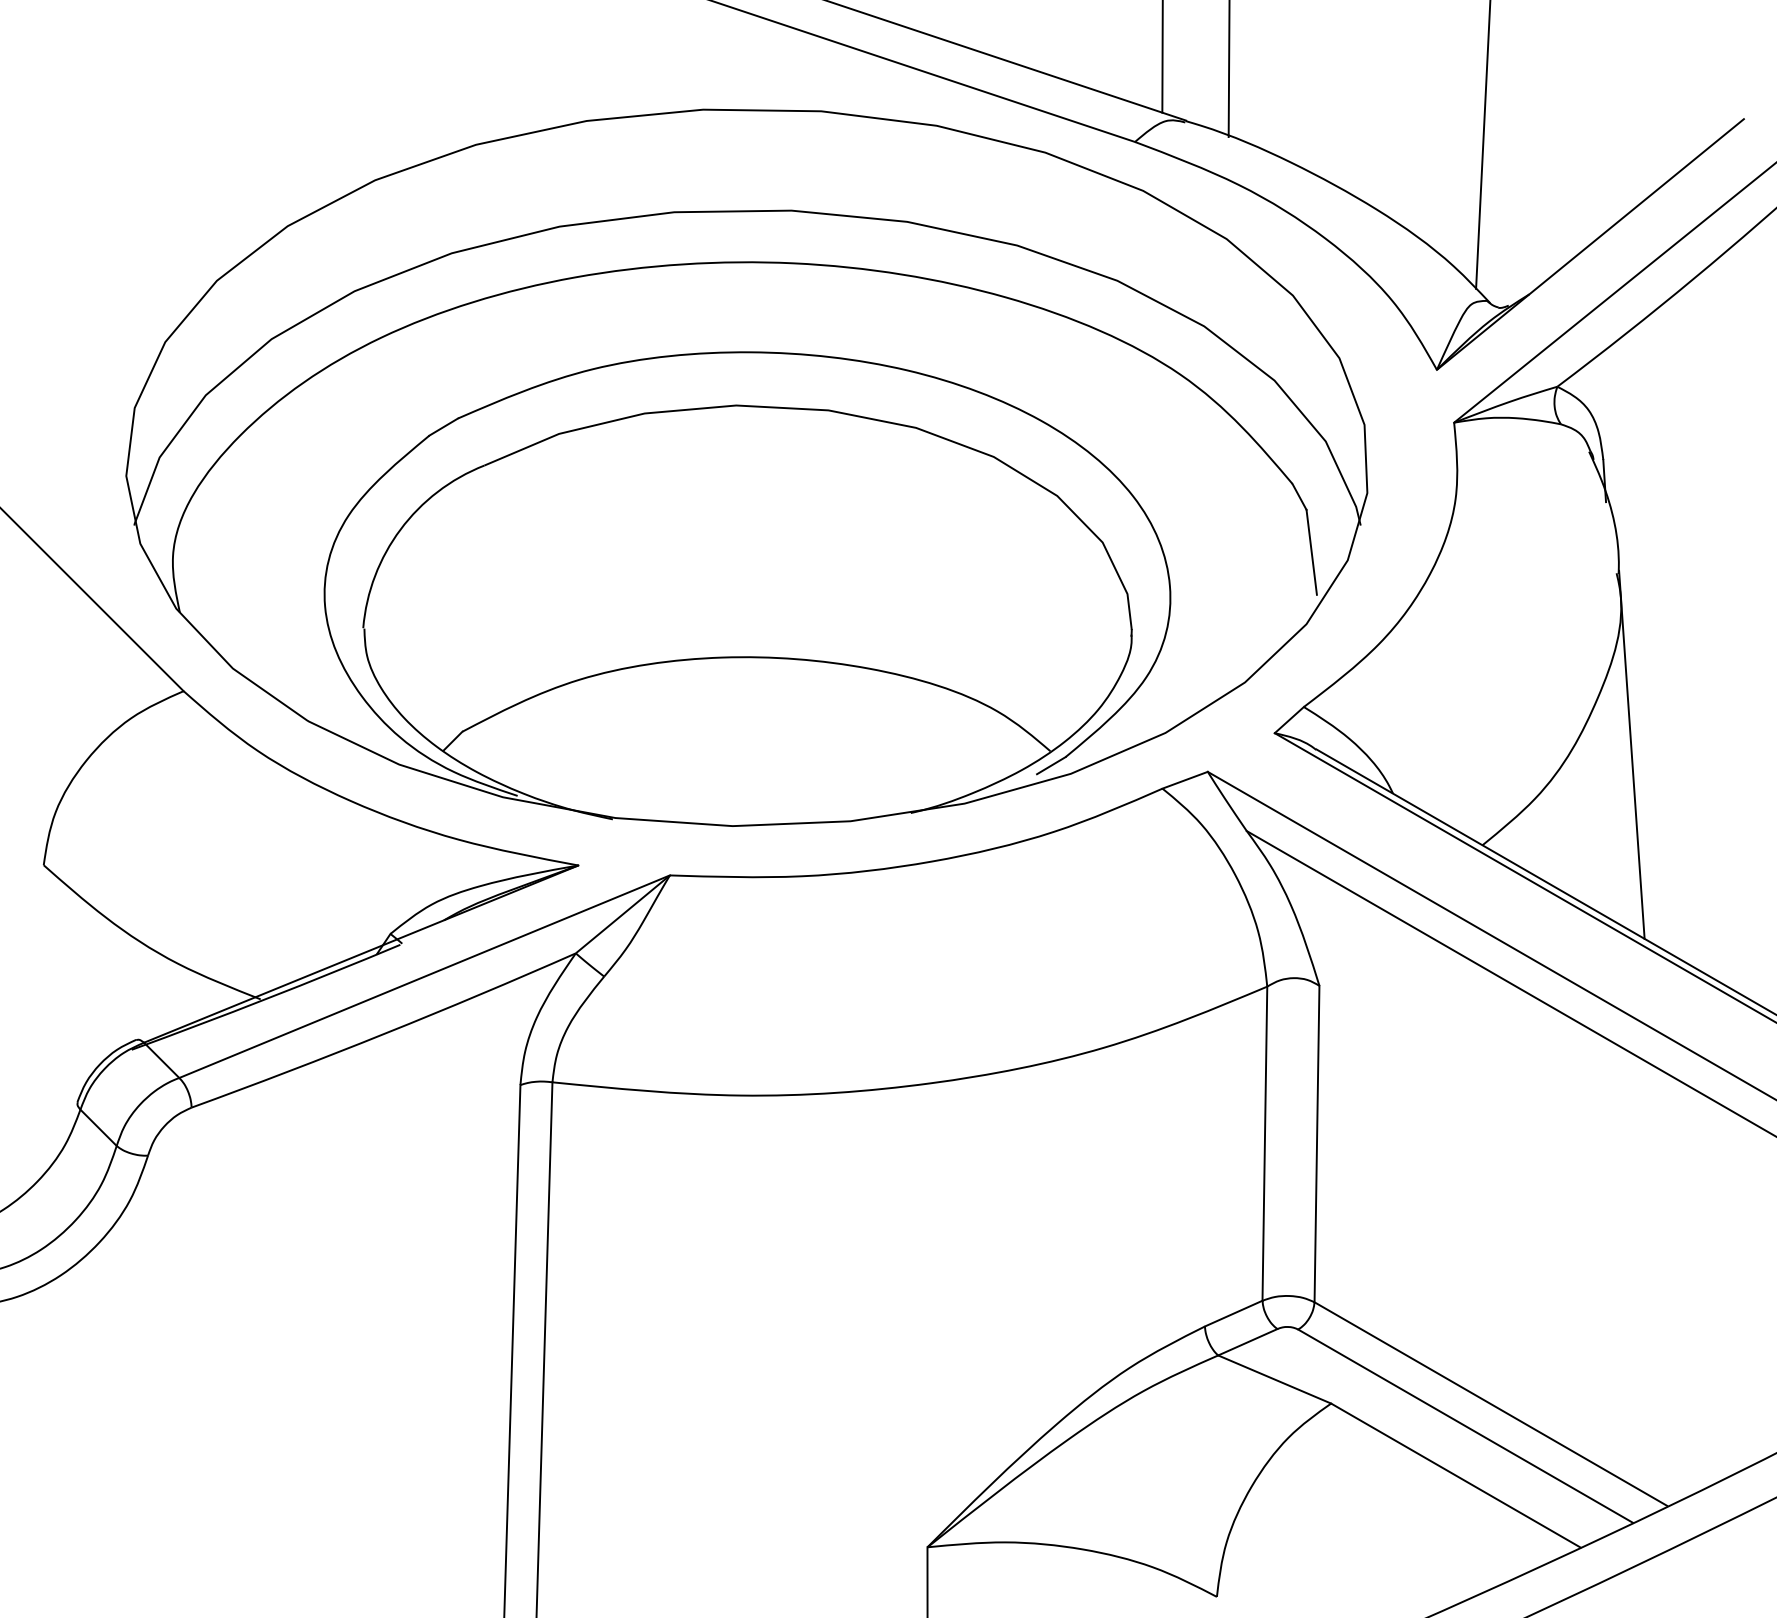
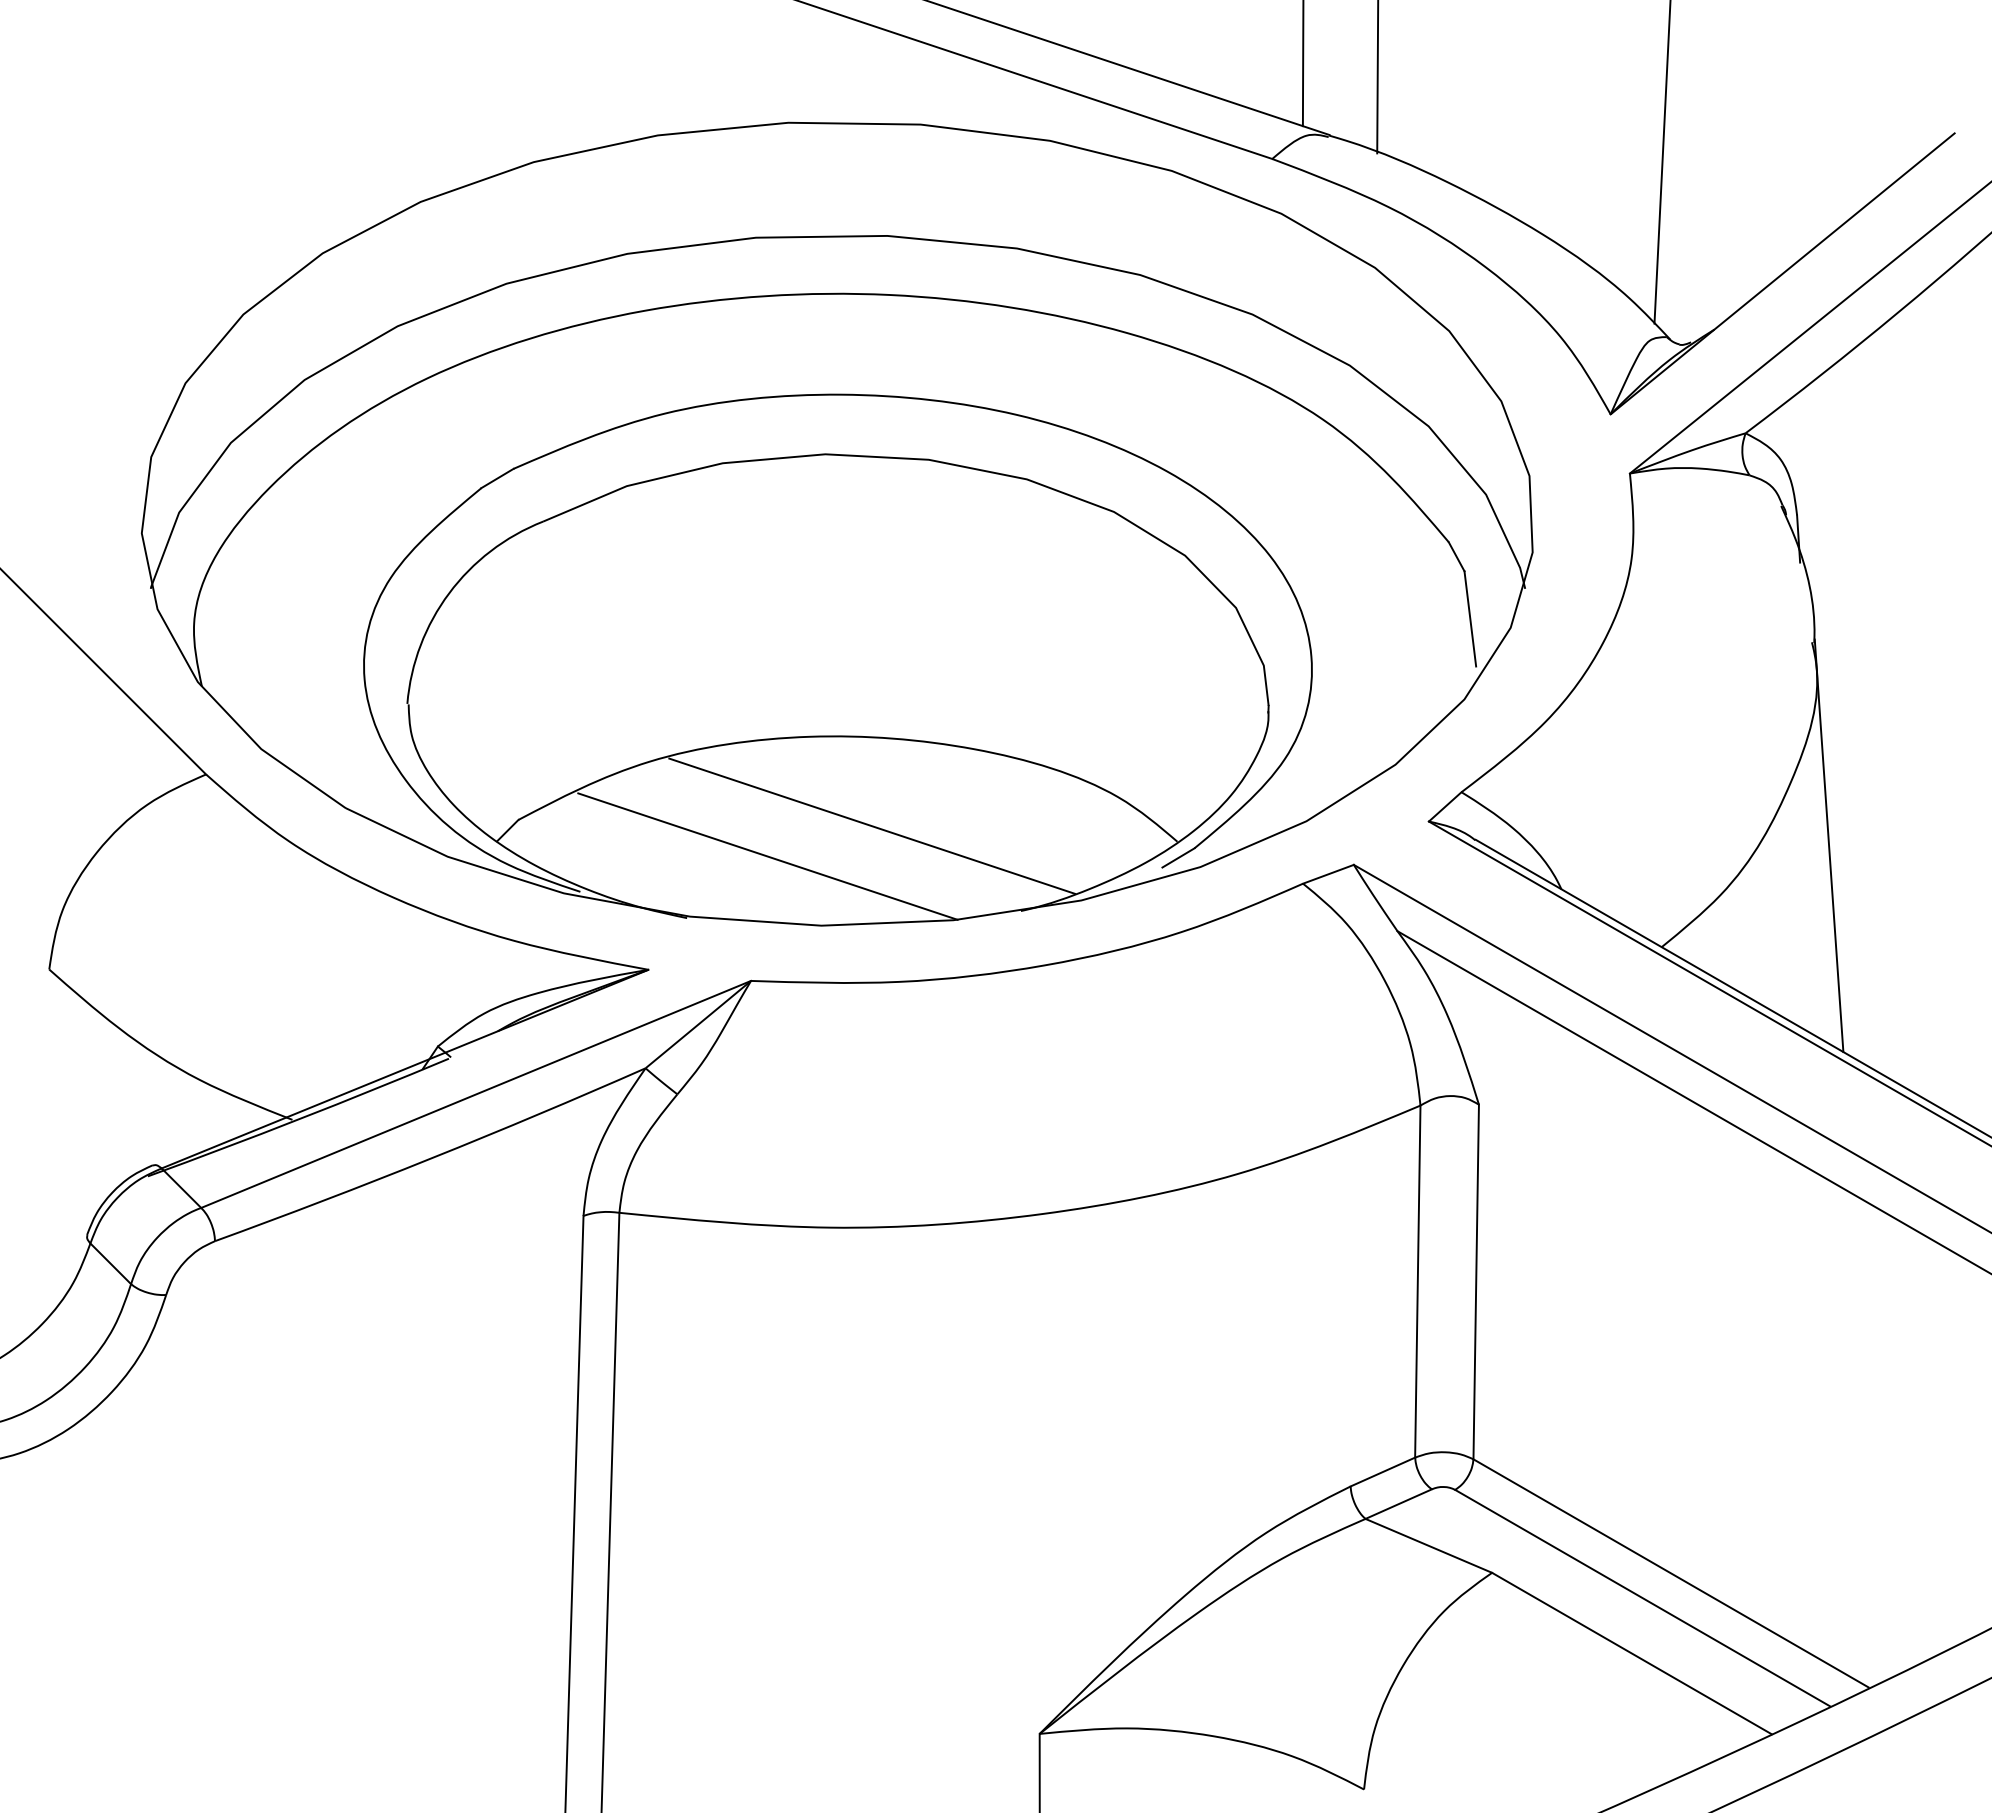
line: (778, 736) -> (872, 825), added
line: (684, 764) -> (767, 856), added

